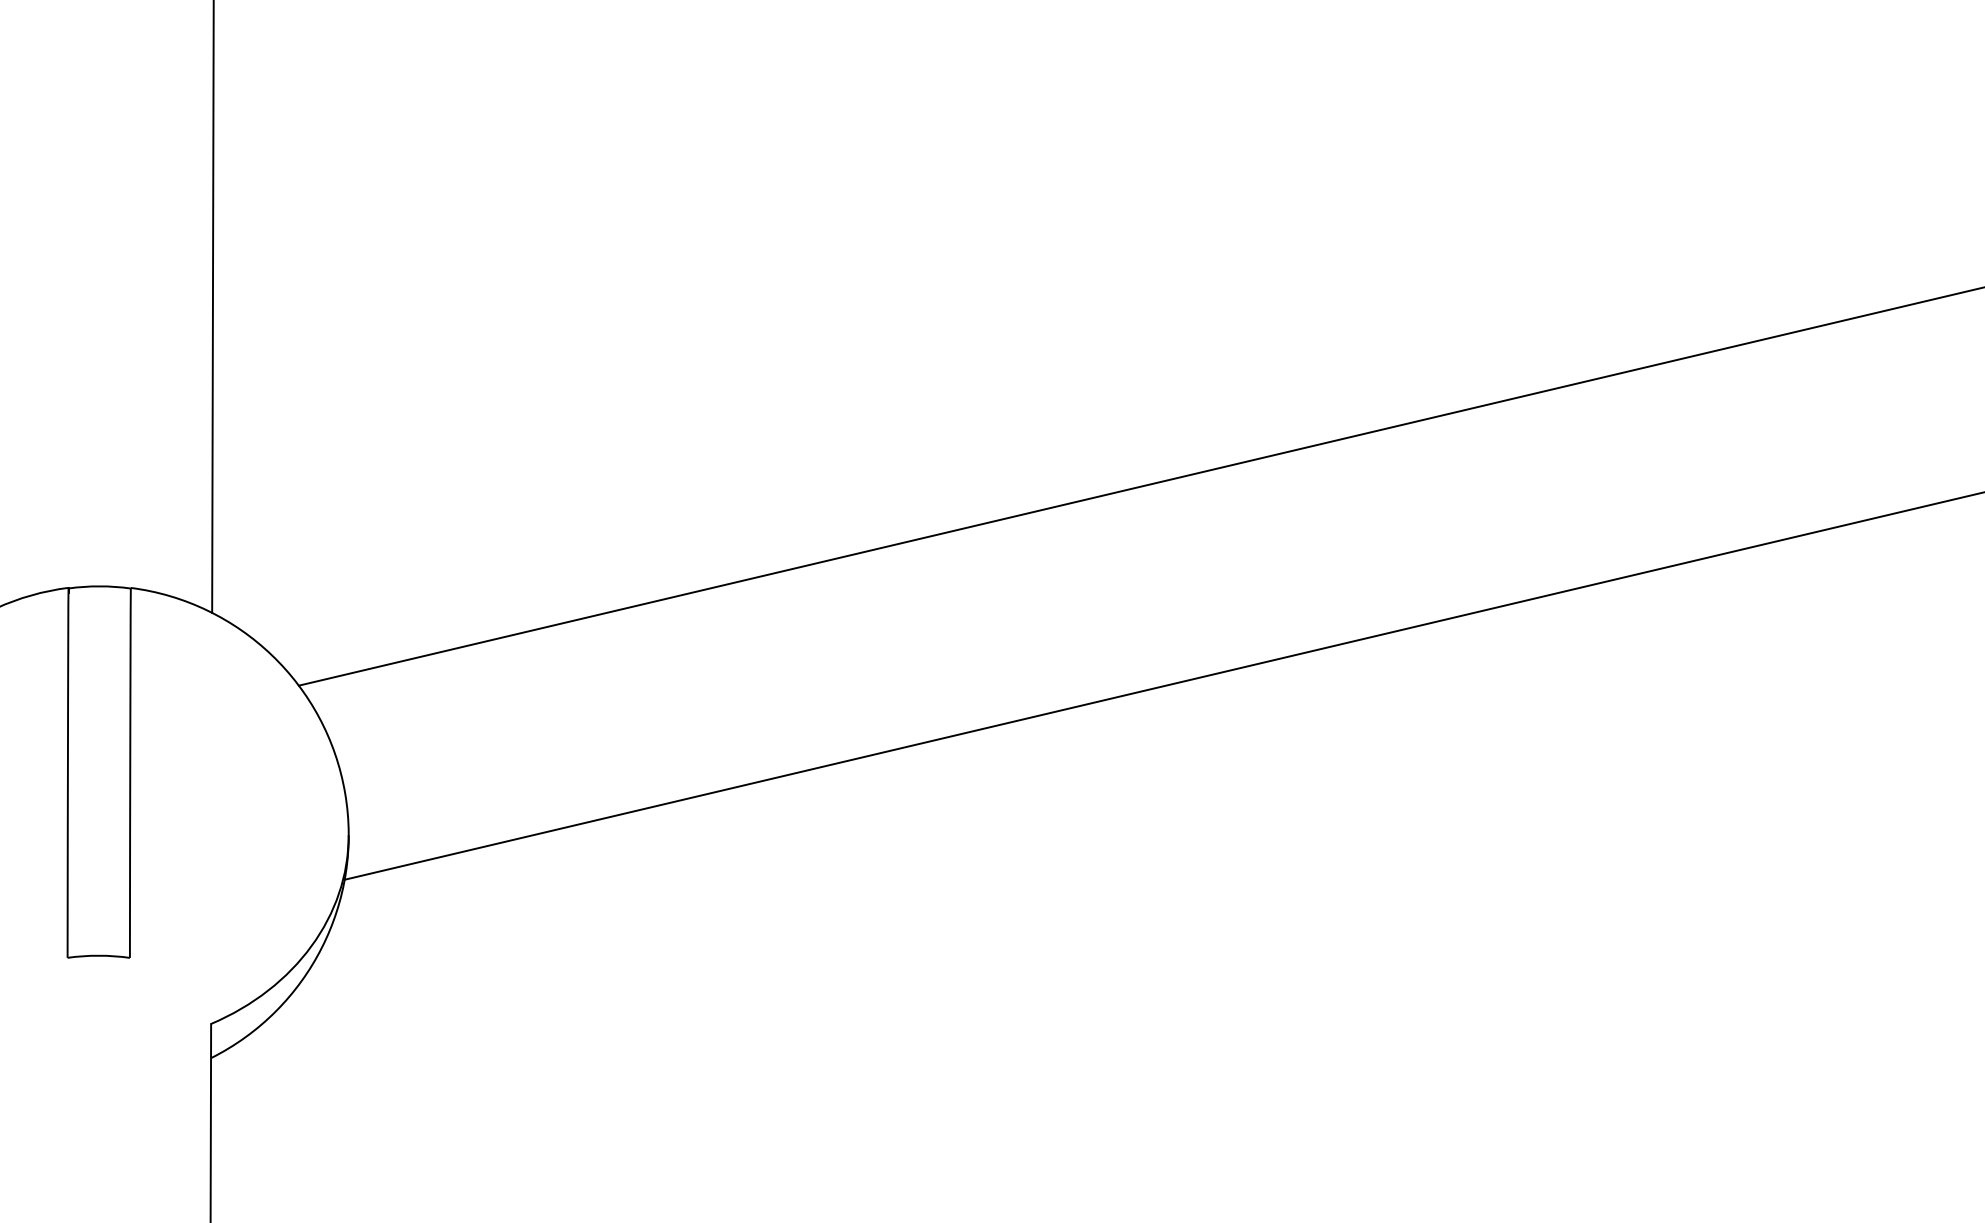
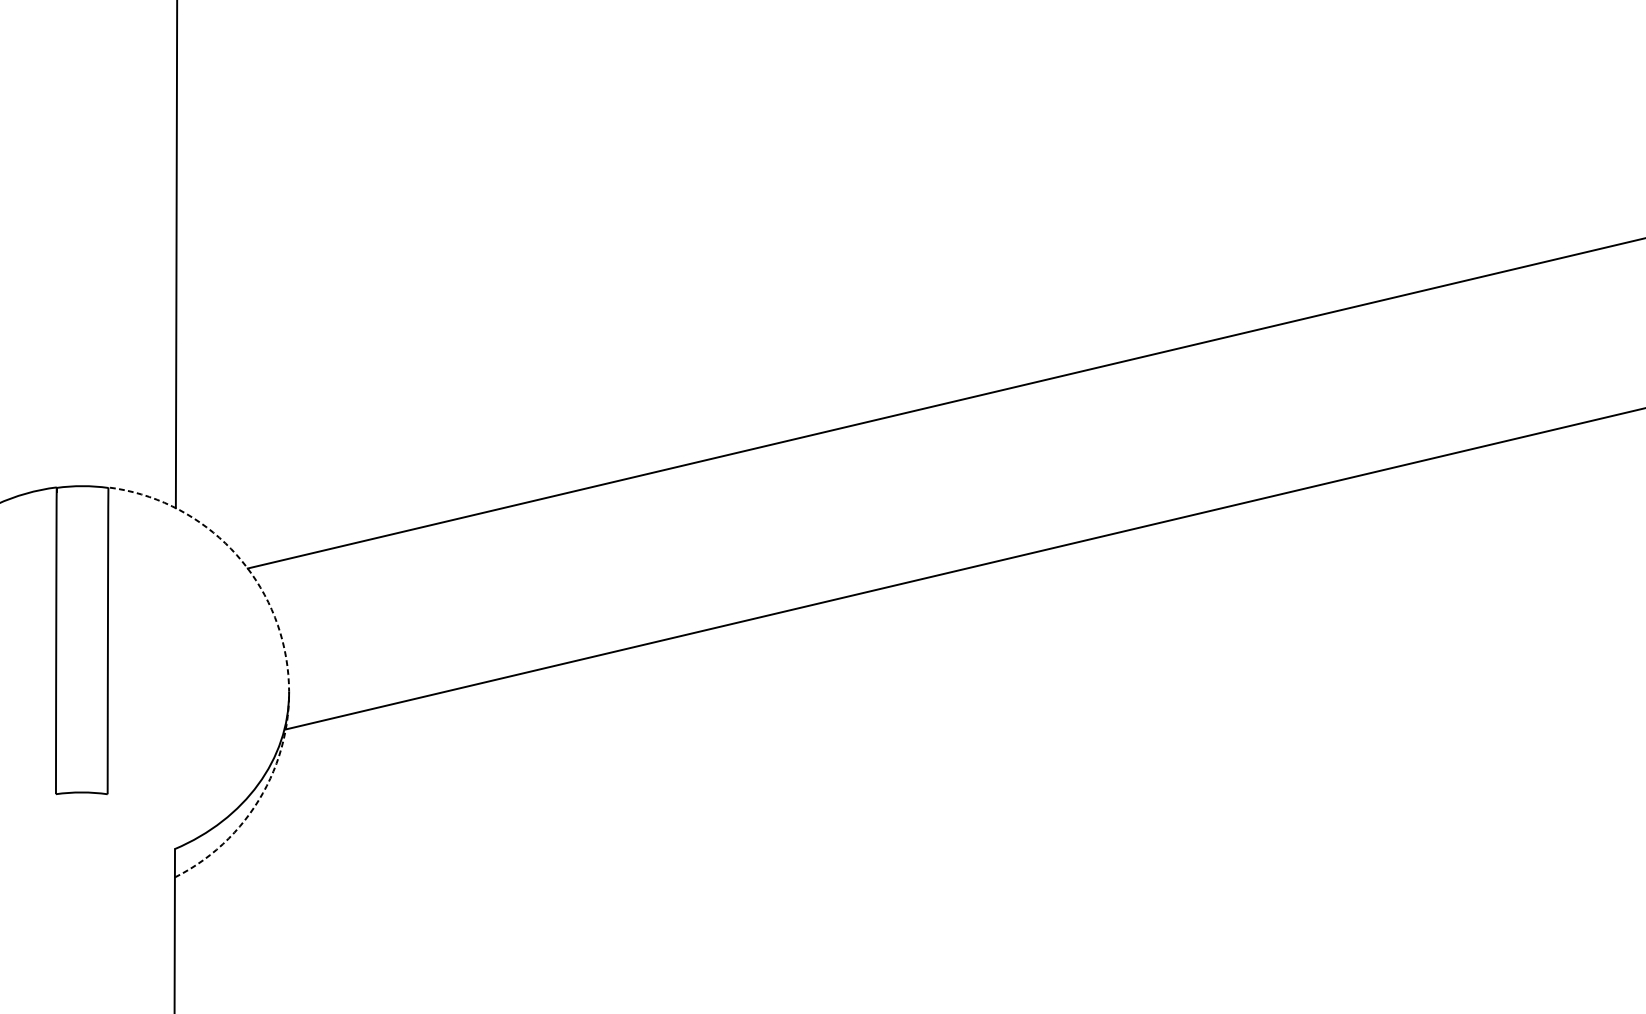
arc: (345, 793) -> (286, 657), solid -> dashed

